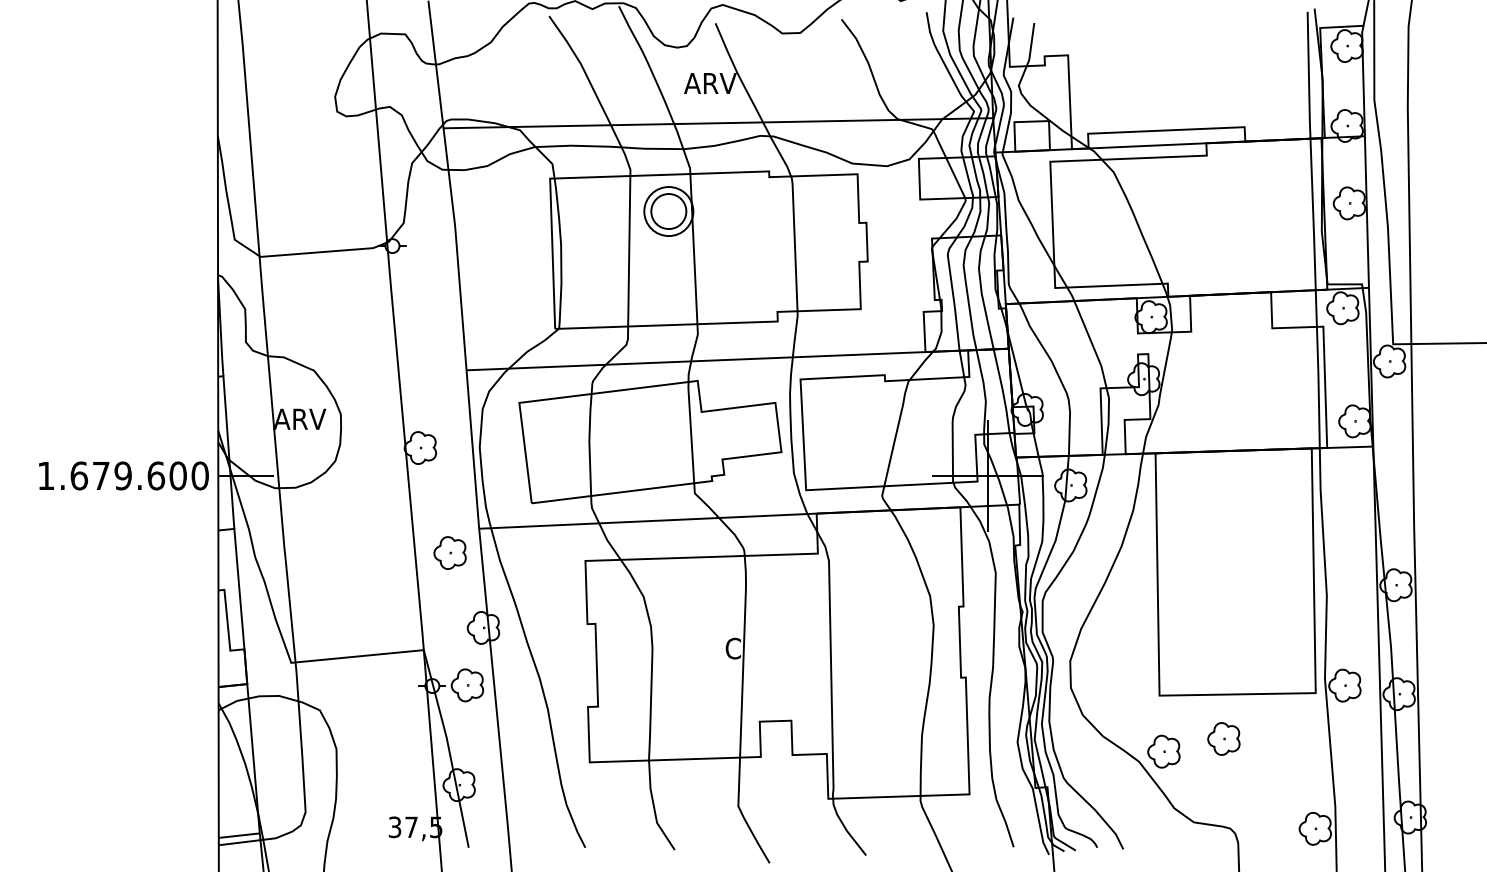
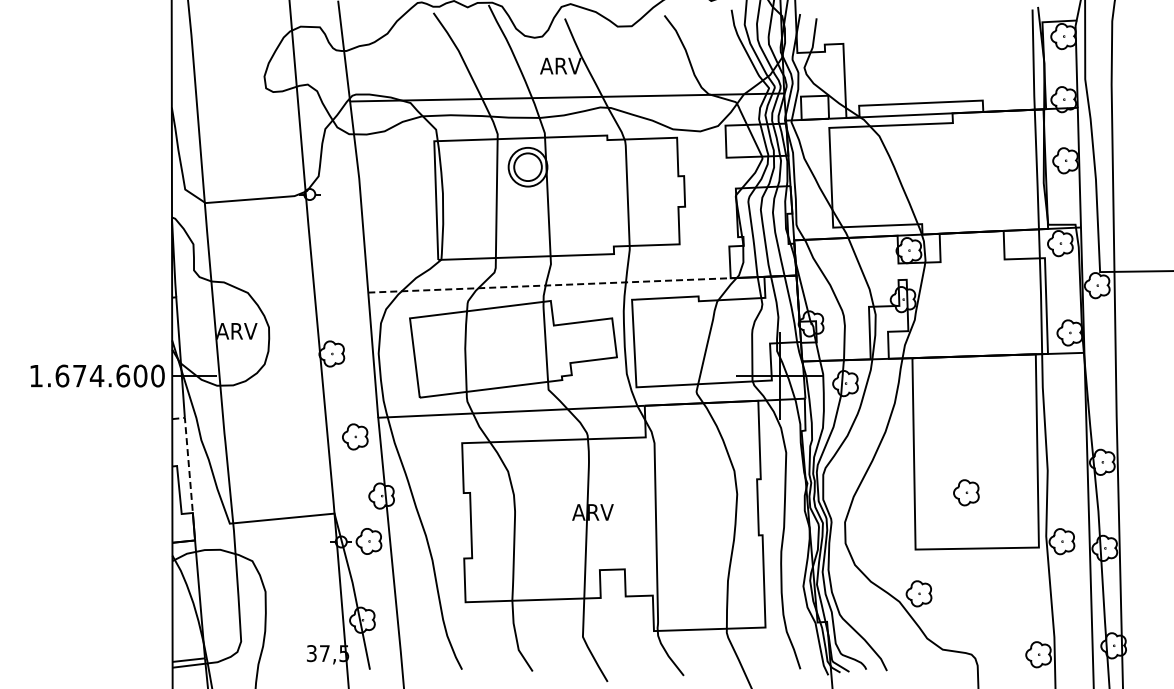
line: (697, 361) -> (550, 285), solid -> dashed
text: (122, 475) -> (96, 375), 1.679.600 -> 1.674.600
line: (238, 580) -> (188, 458), solid -> dashed
text: (750, 647) -> (592, 511), C -> ARV
part: (1224, 738) -> (966, 492), moved

